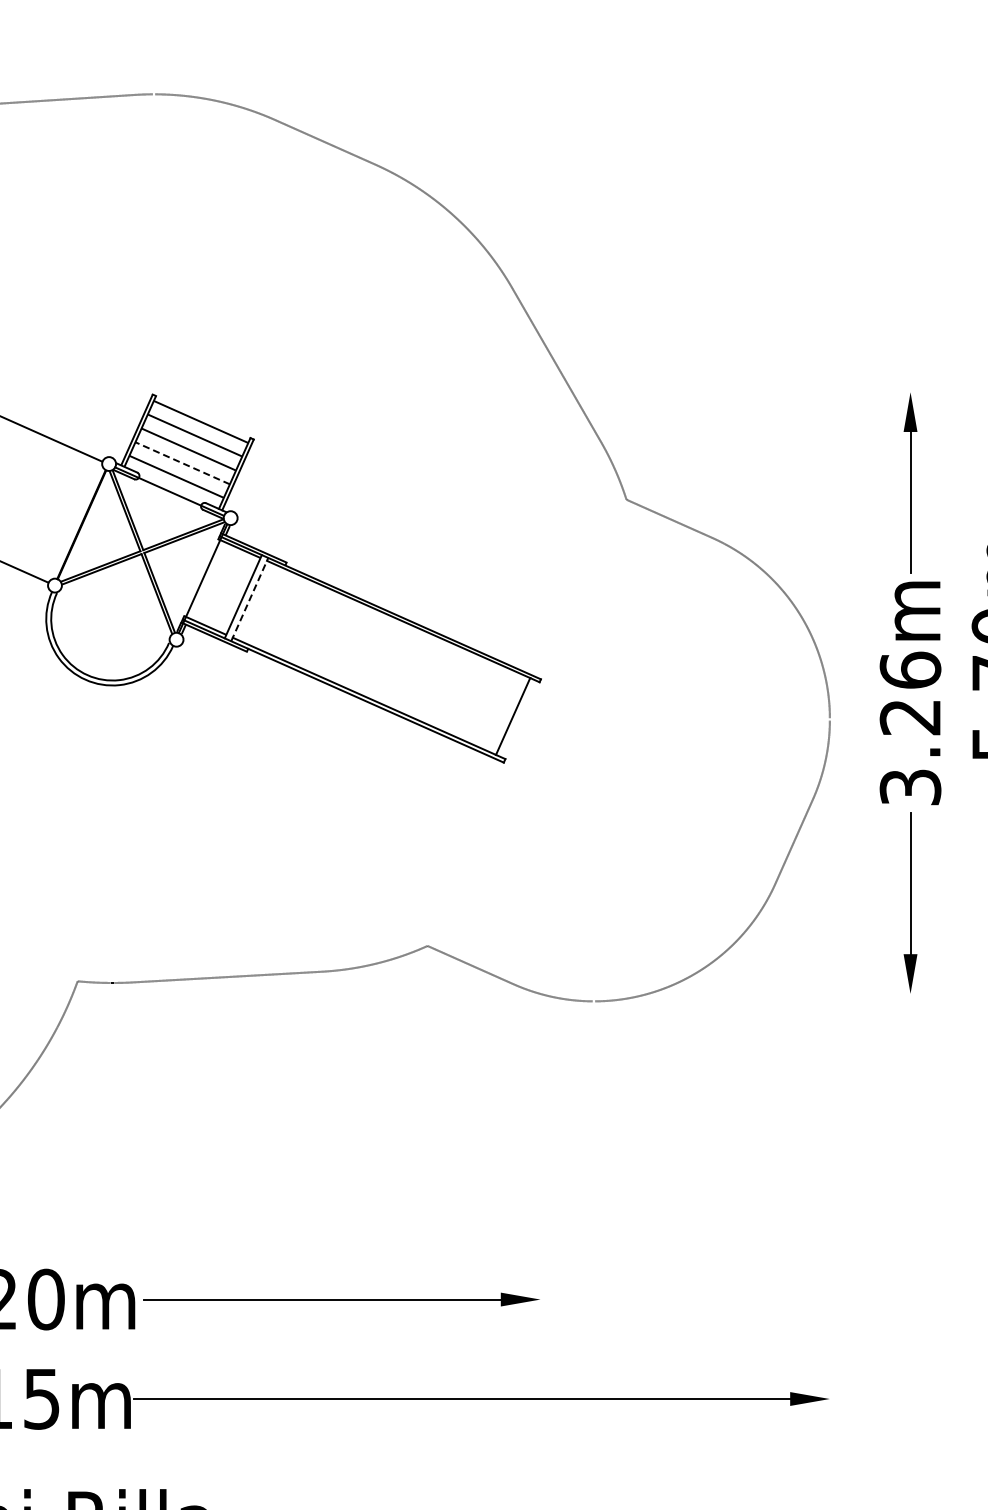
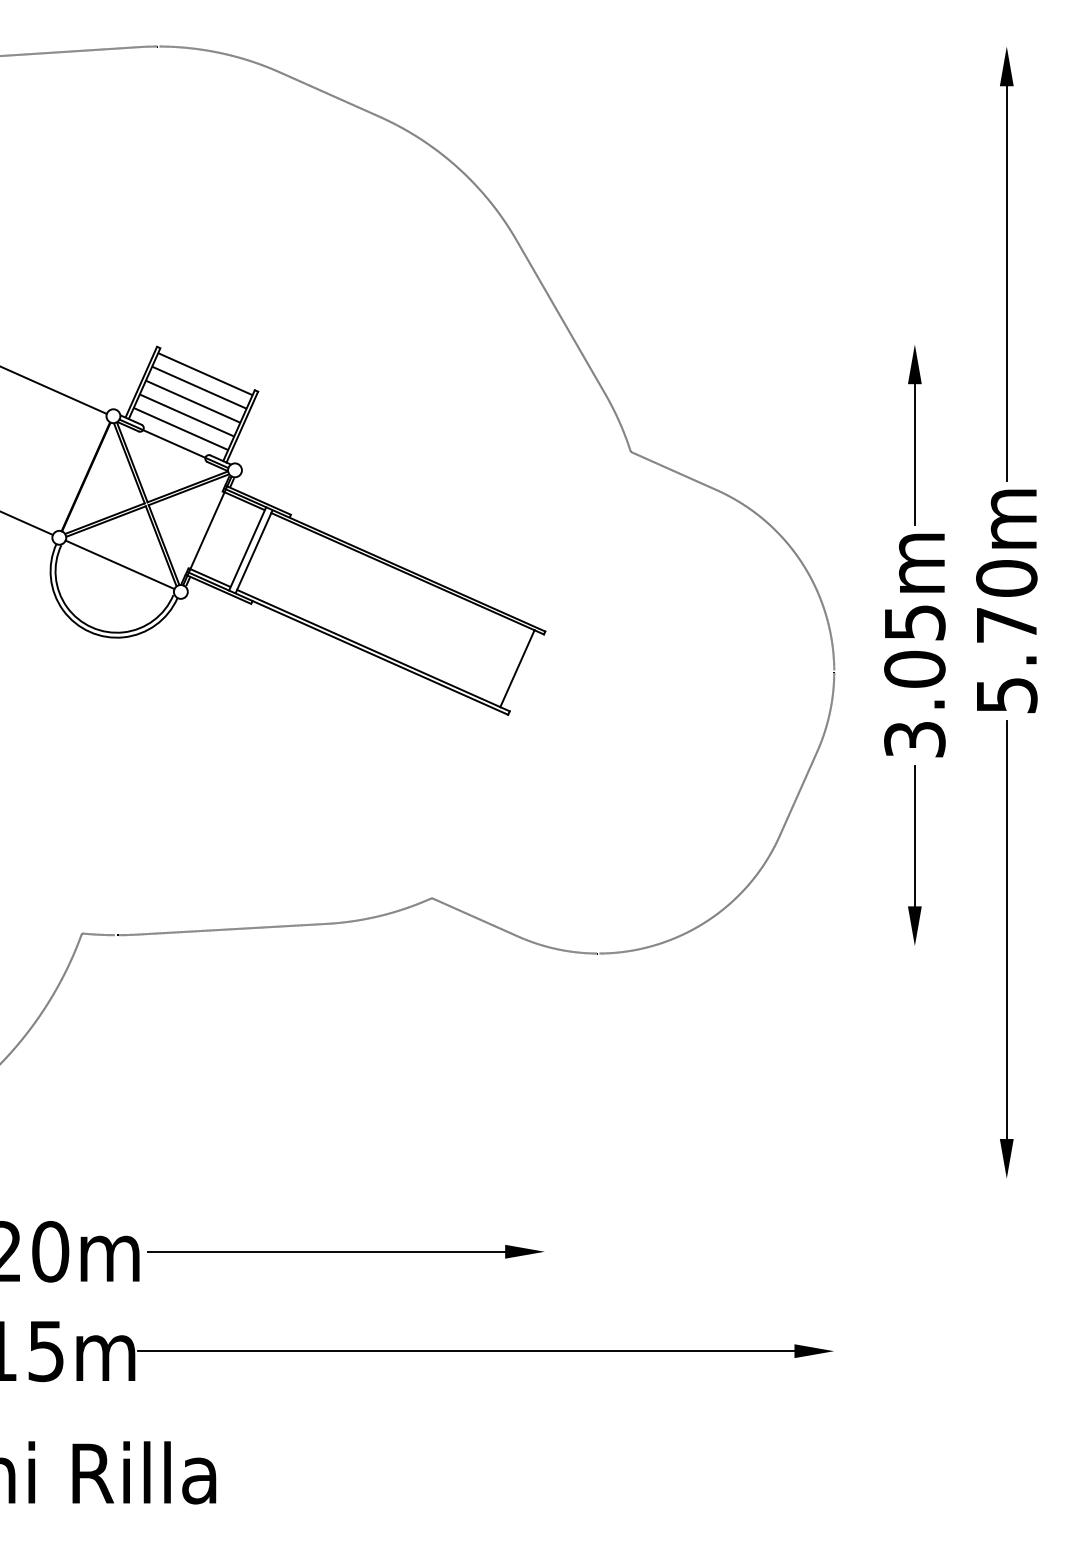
line: (183, 463) -> (187, 415), dashed -> solid
line: (250, 599) -> (254, 551), dashed -> solid
line: (115, 612) -> (119, 564), added
text: (910, 693) -> (914, 645), 3.26m -> 3.05m

